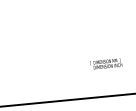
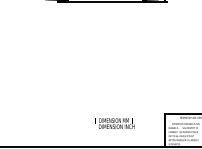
text: (105, 63) -> (114, 123), moved

